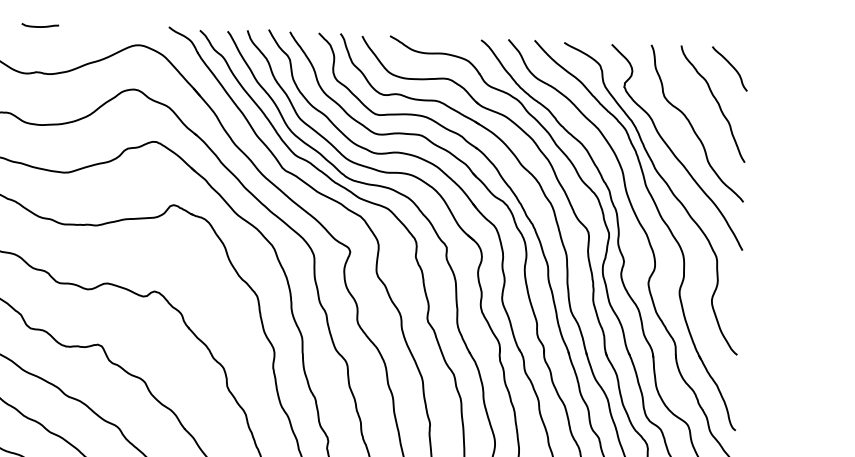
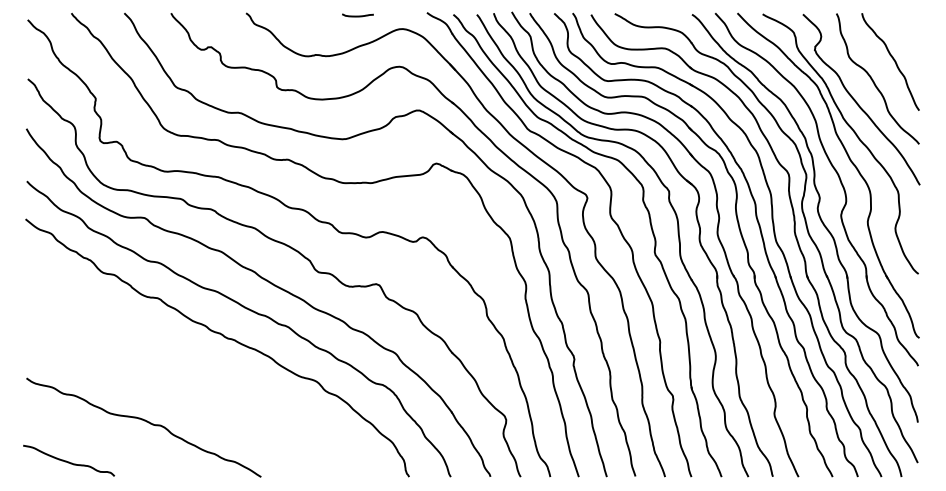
curve: (39, 25) -> (357, 15), moved
curve: (730, 66) -> (904, 29), removed

